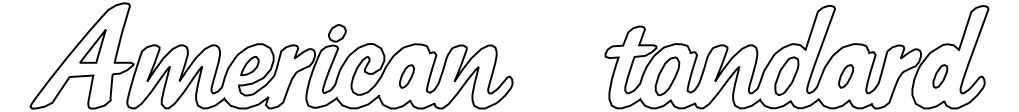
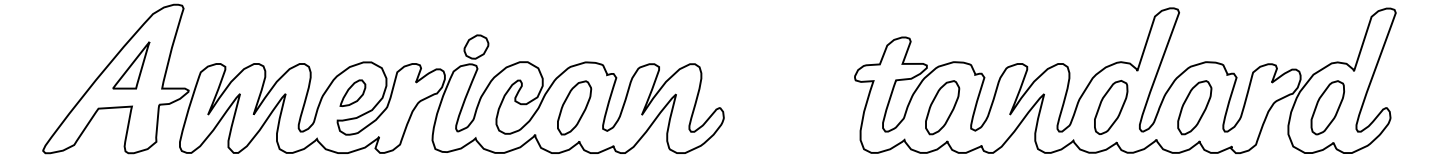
part: (406, 76) -> (574, 107), size x1.67
part: (845, 76) -> (1194, 107), size x1.67
part: (940, 76) -> (1327, 107), size x1.67

